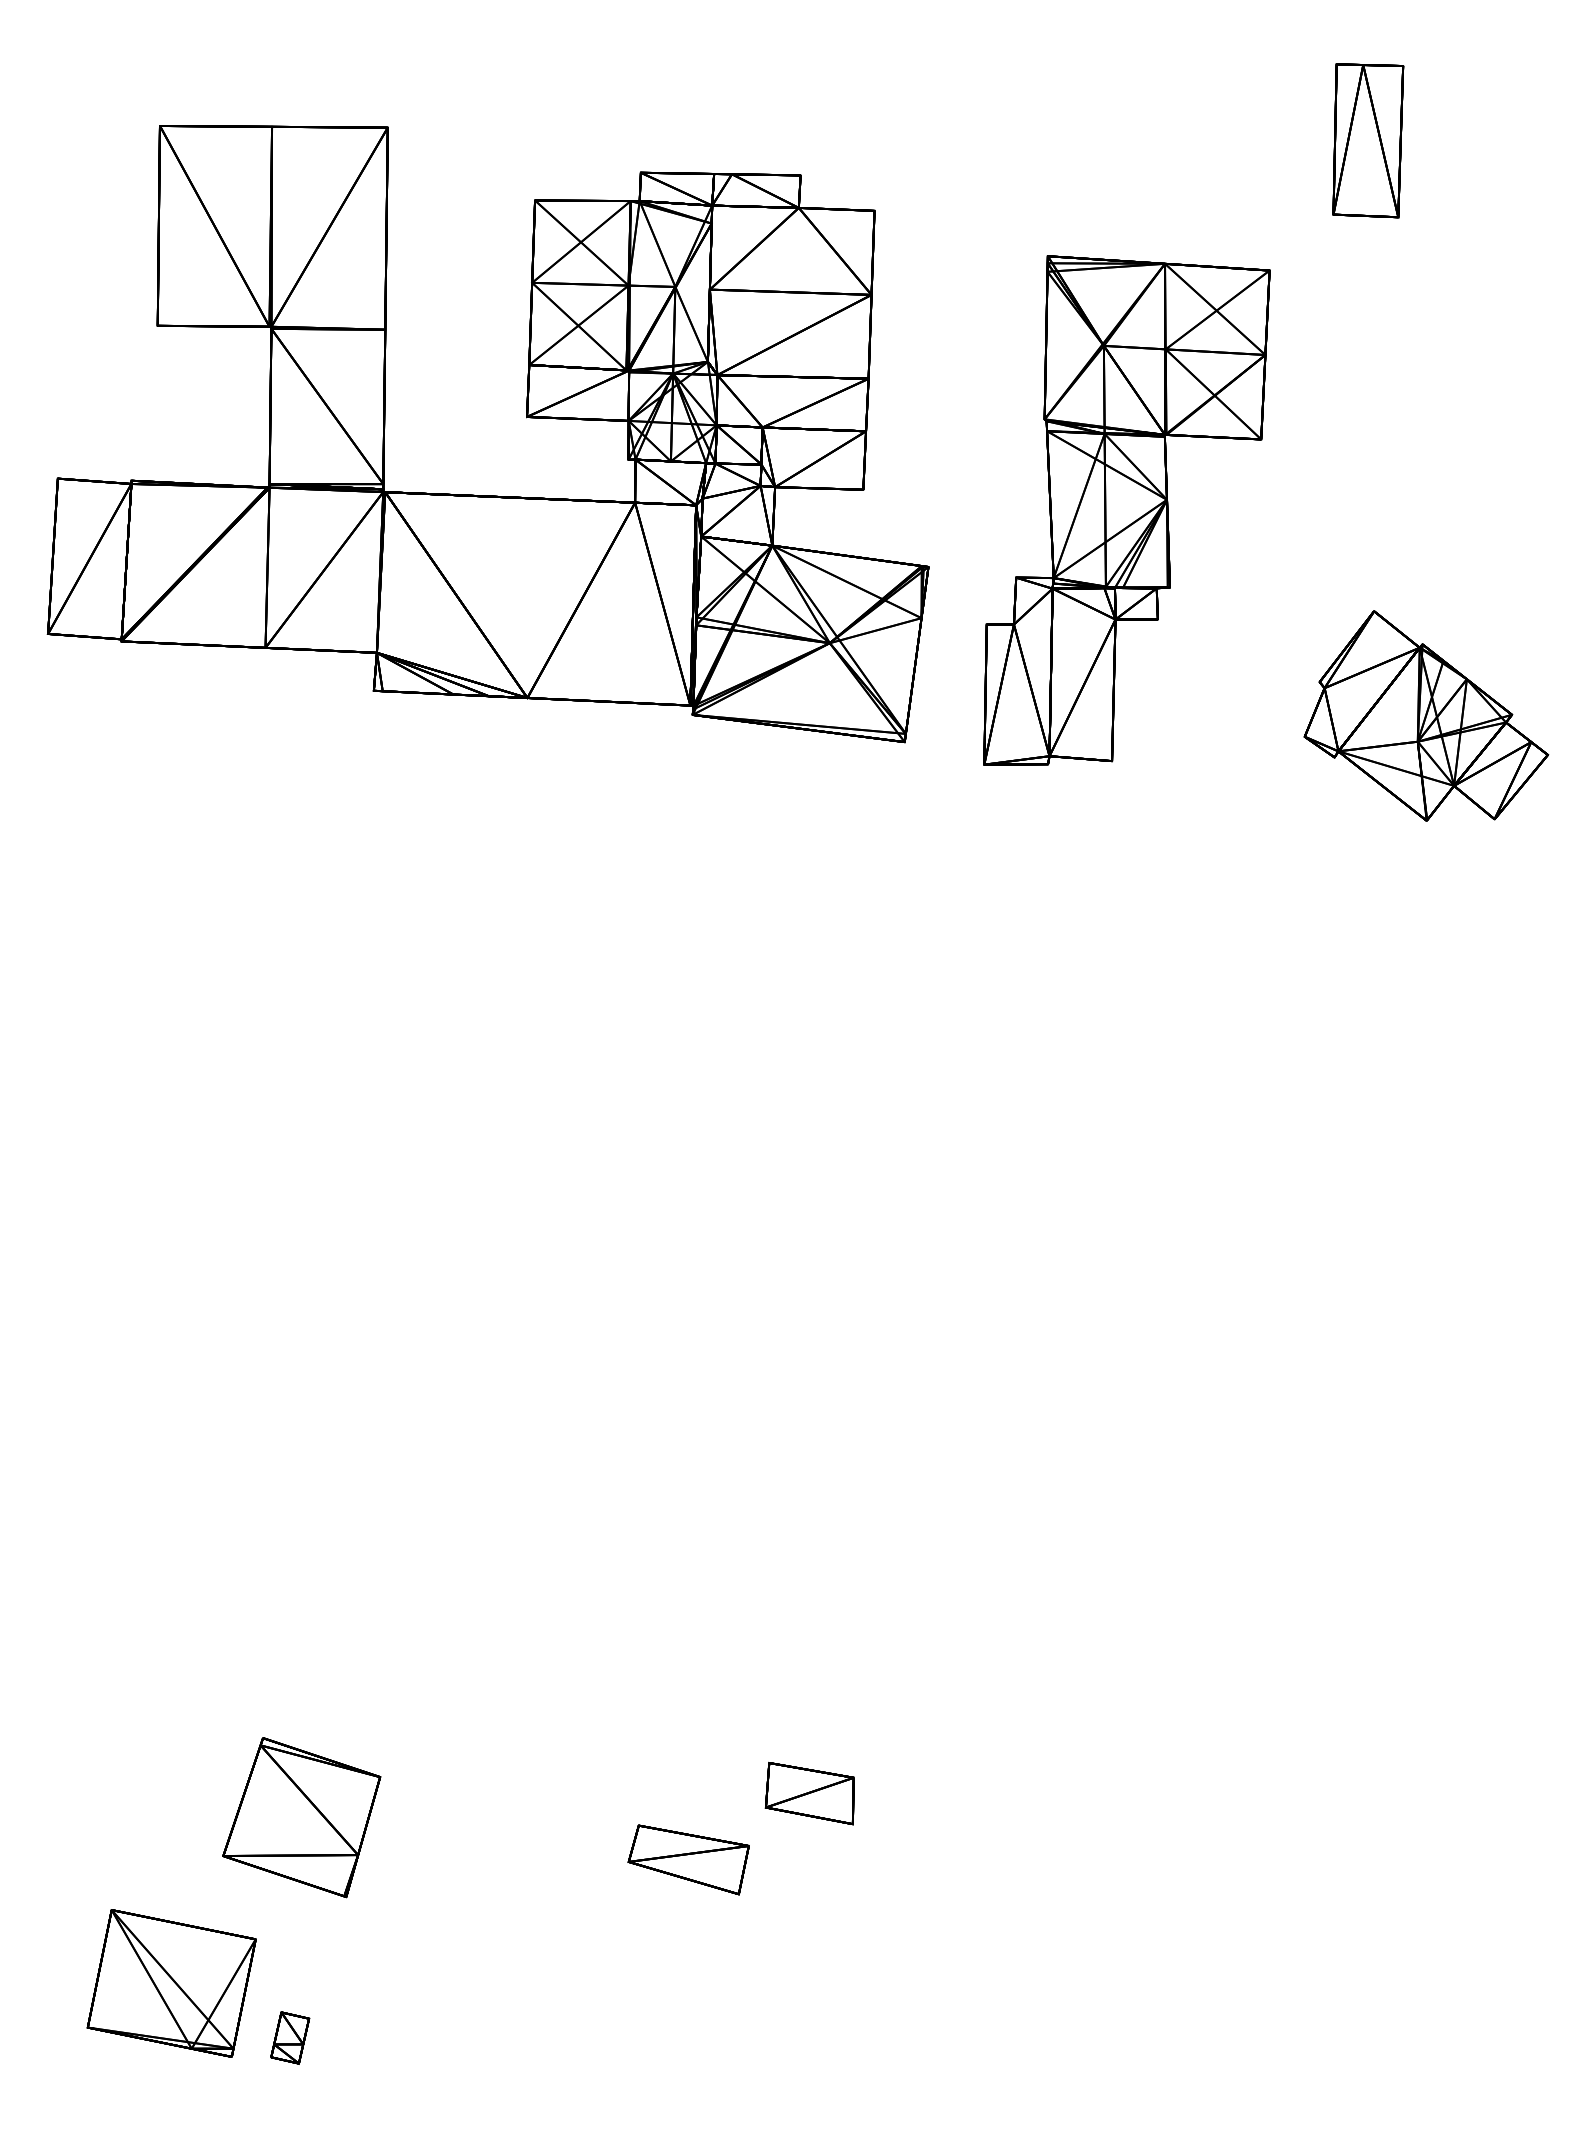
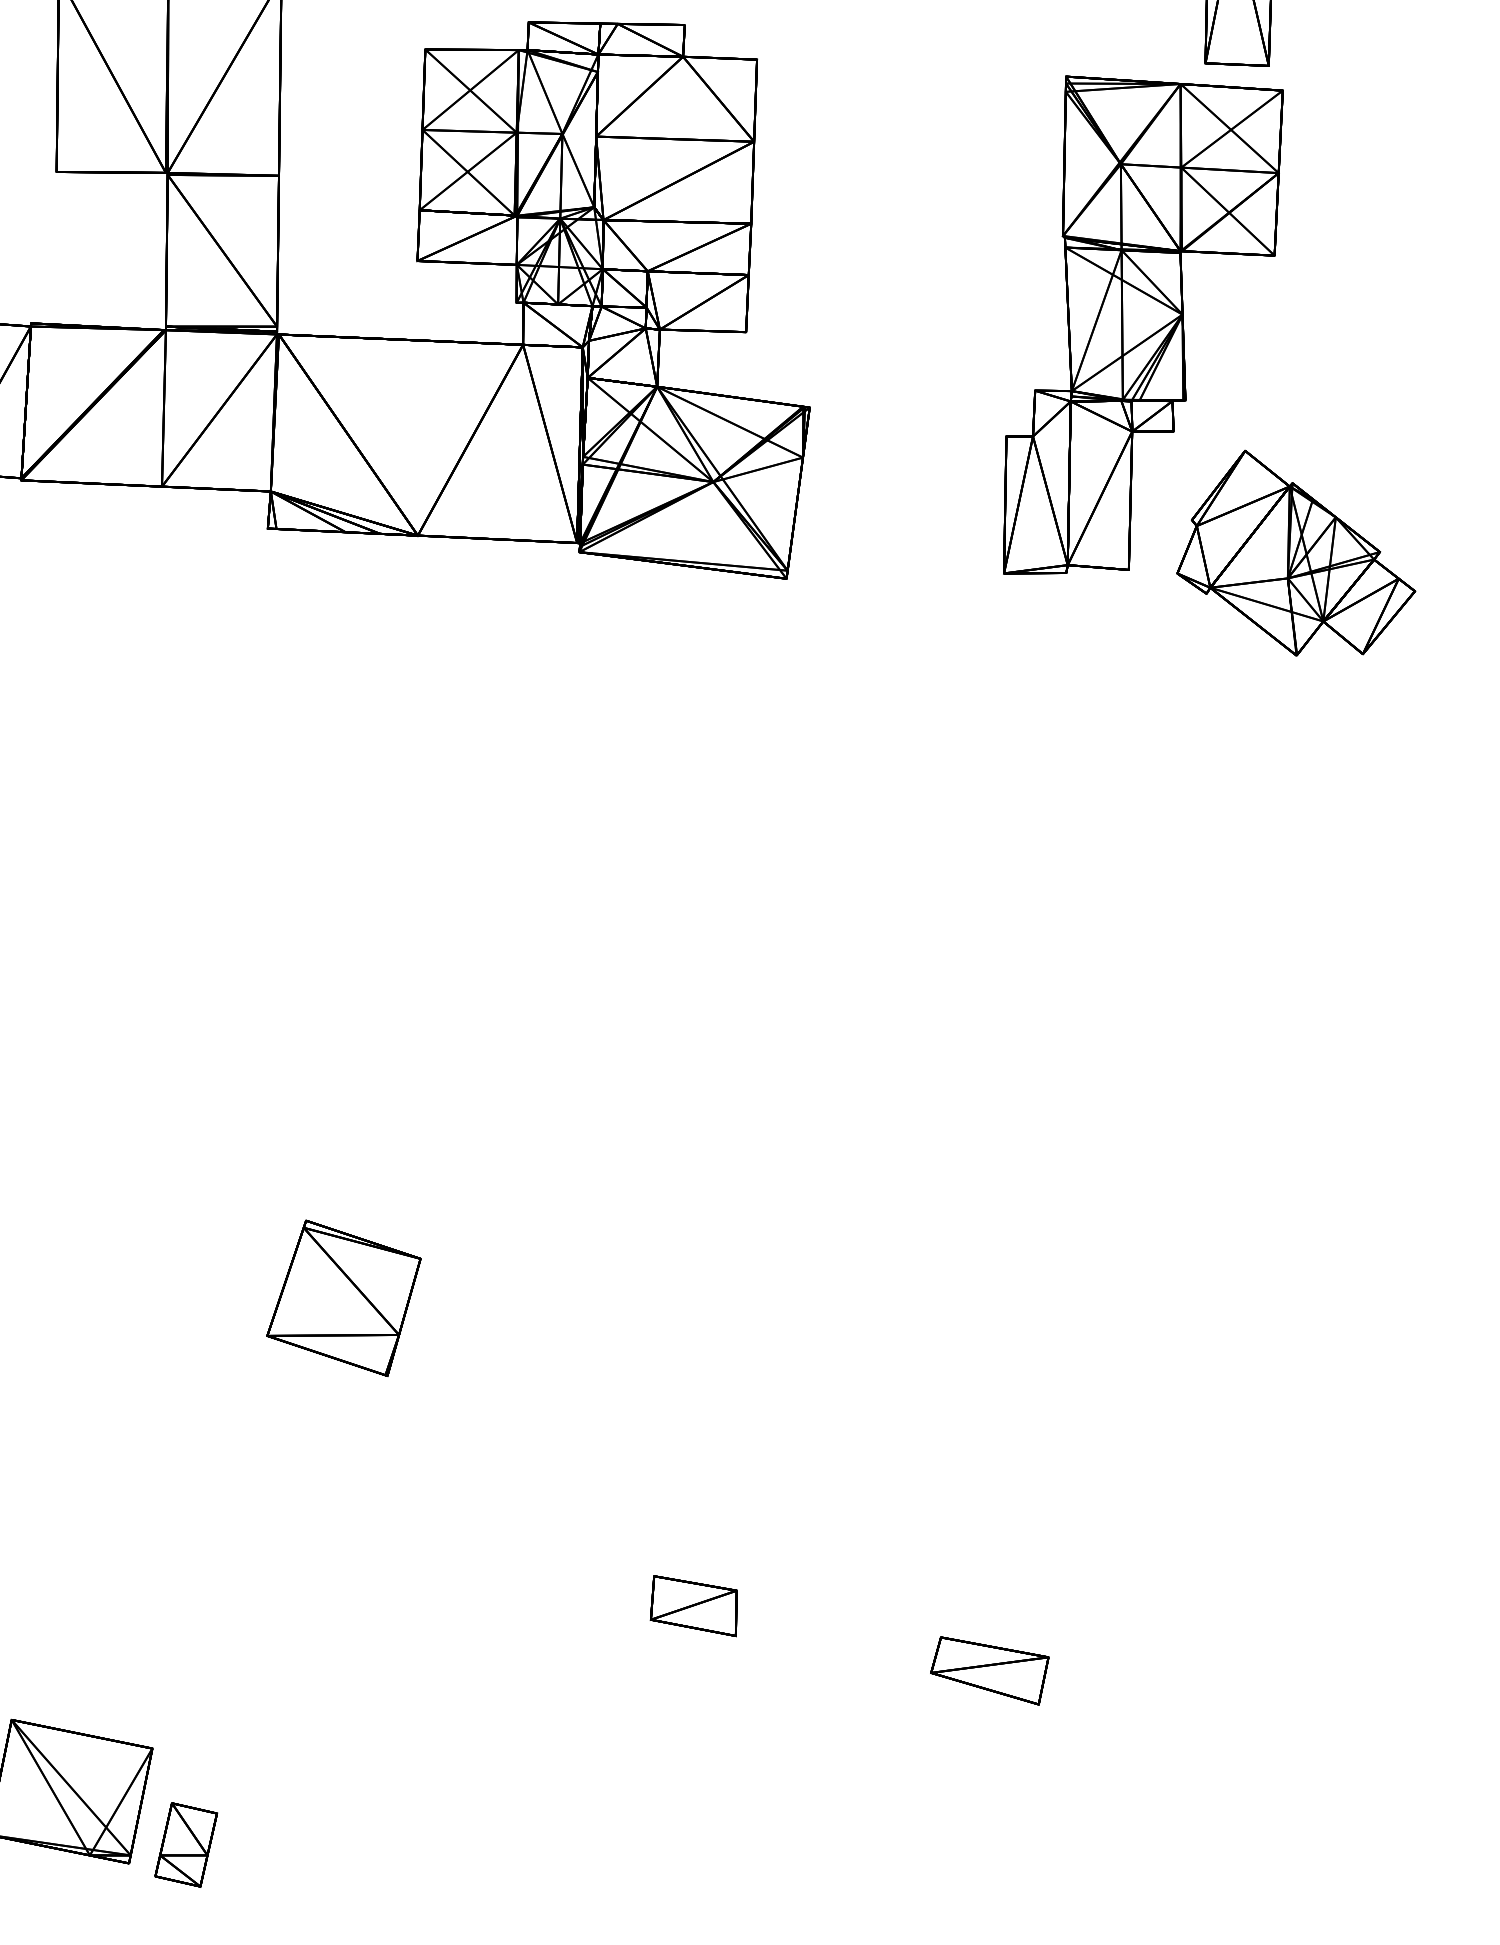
part: (1126, 510) -> (1142, 325), moved
part: (301, 1817) -> (343, 1298), moved
part: (688, 1859) -> (989, 1670), moved
part: (289, 2037) -> (185, 1844), size x1.67

